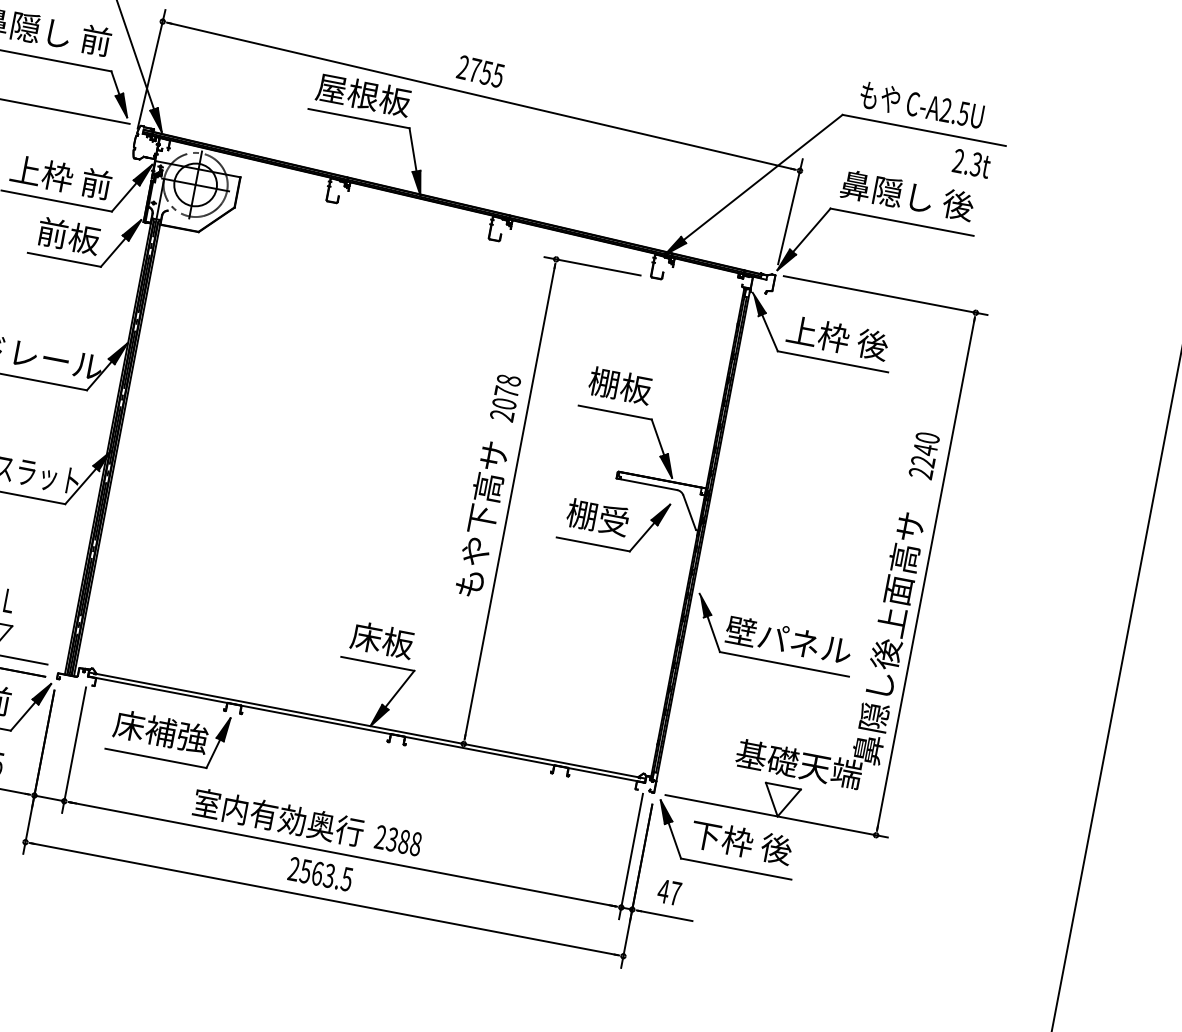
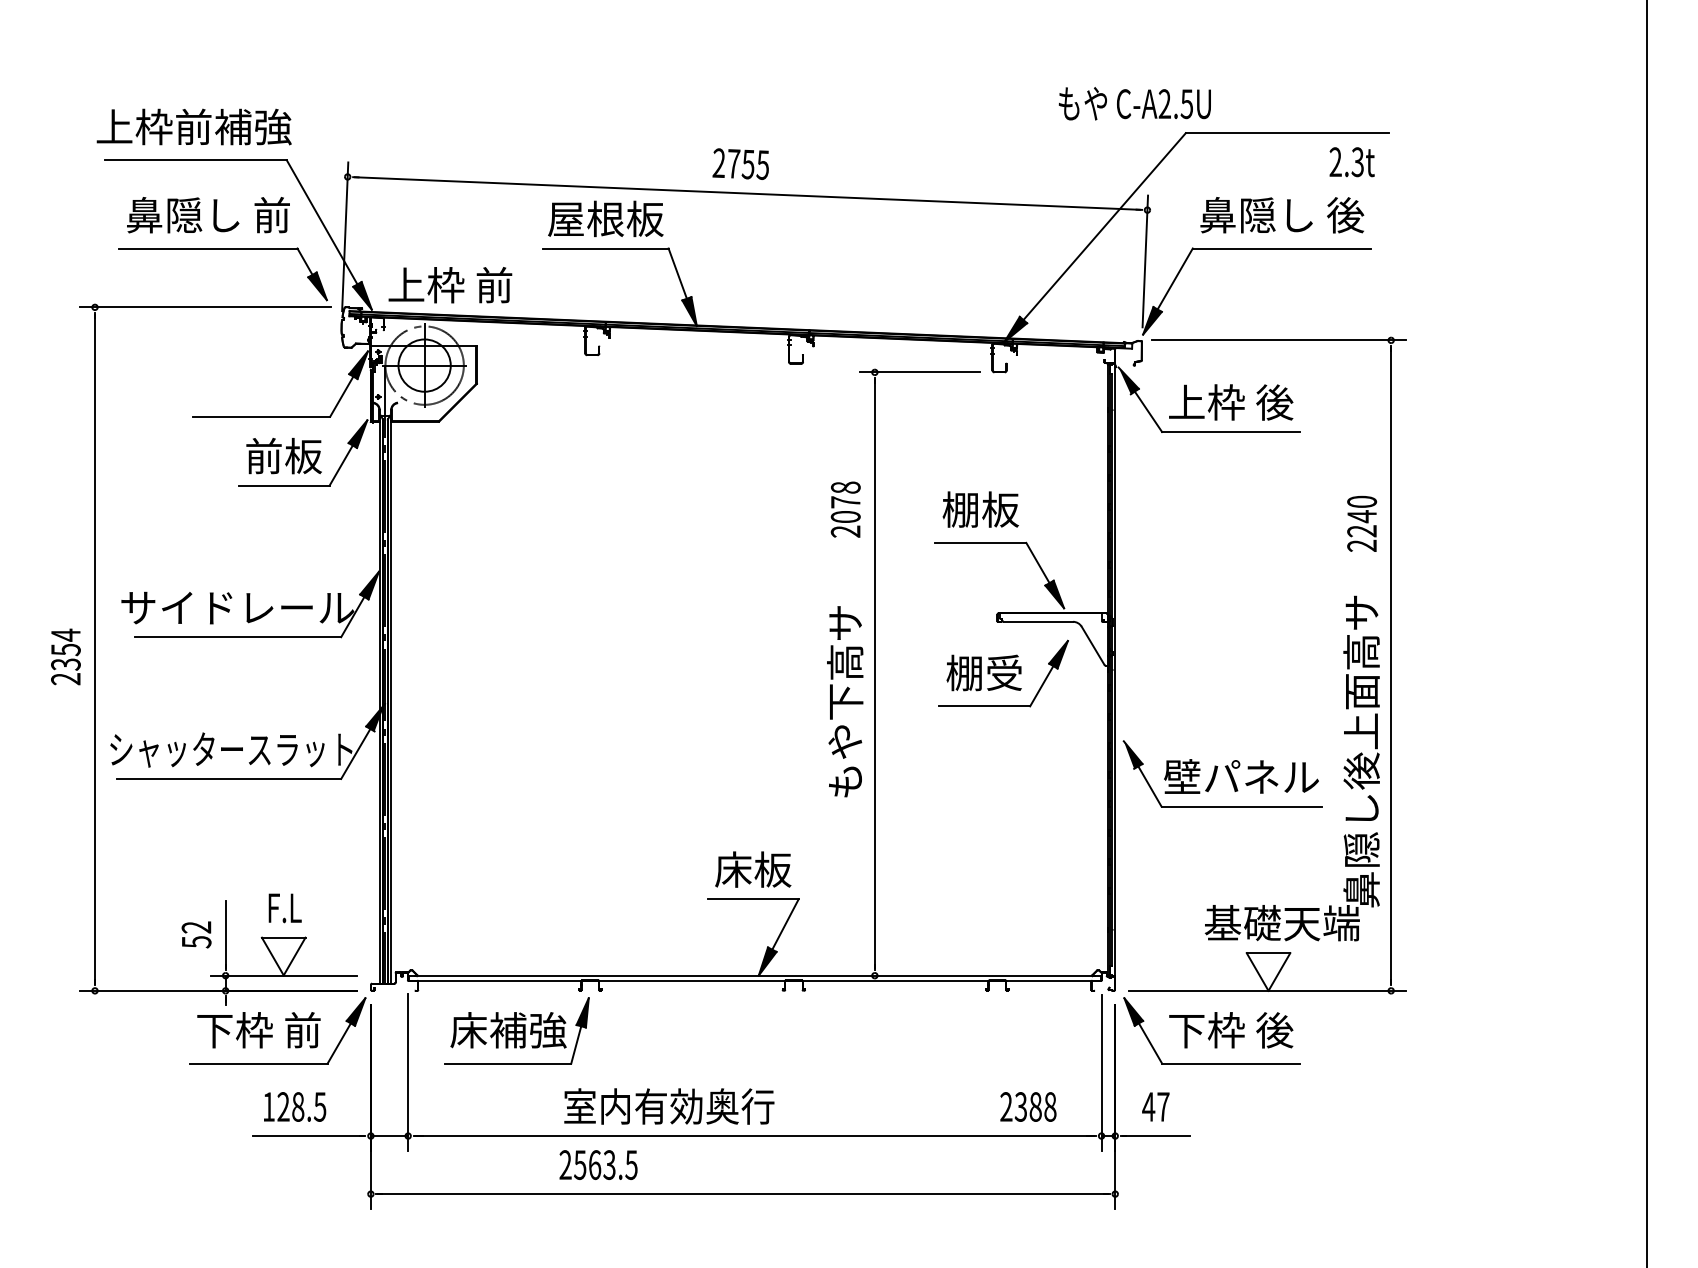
text: (921, 105) -> (1134, 103), moved
text: (61, 177) -> (450, 285), moved
text: (505, 397) -> (845, 509), moved
text: (398, 840) -> (1028, 1106), moved
text: (320, 873) -> (598, 1164), moved

